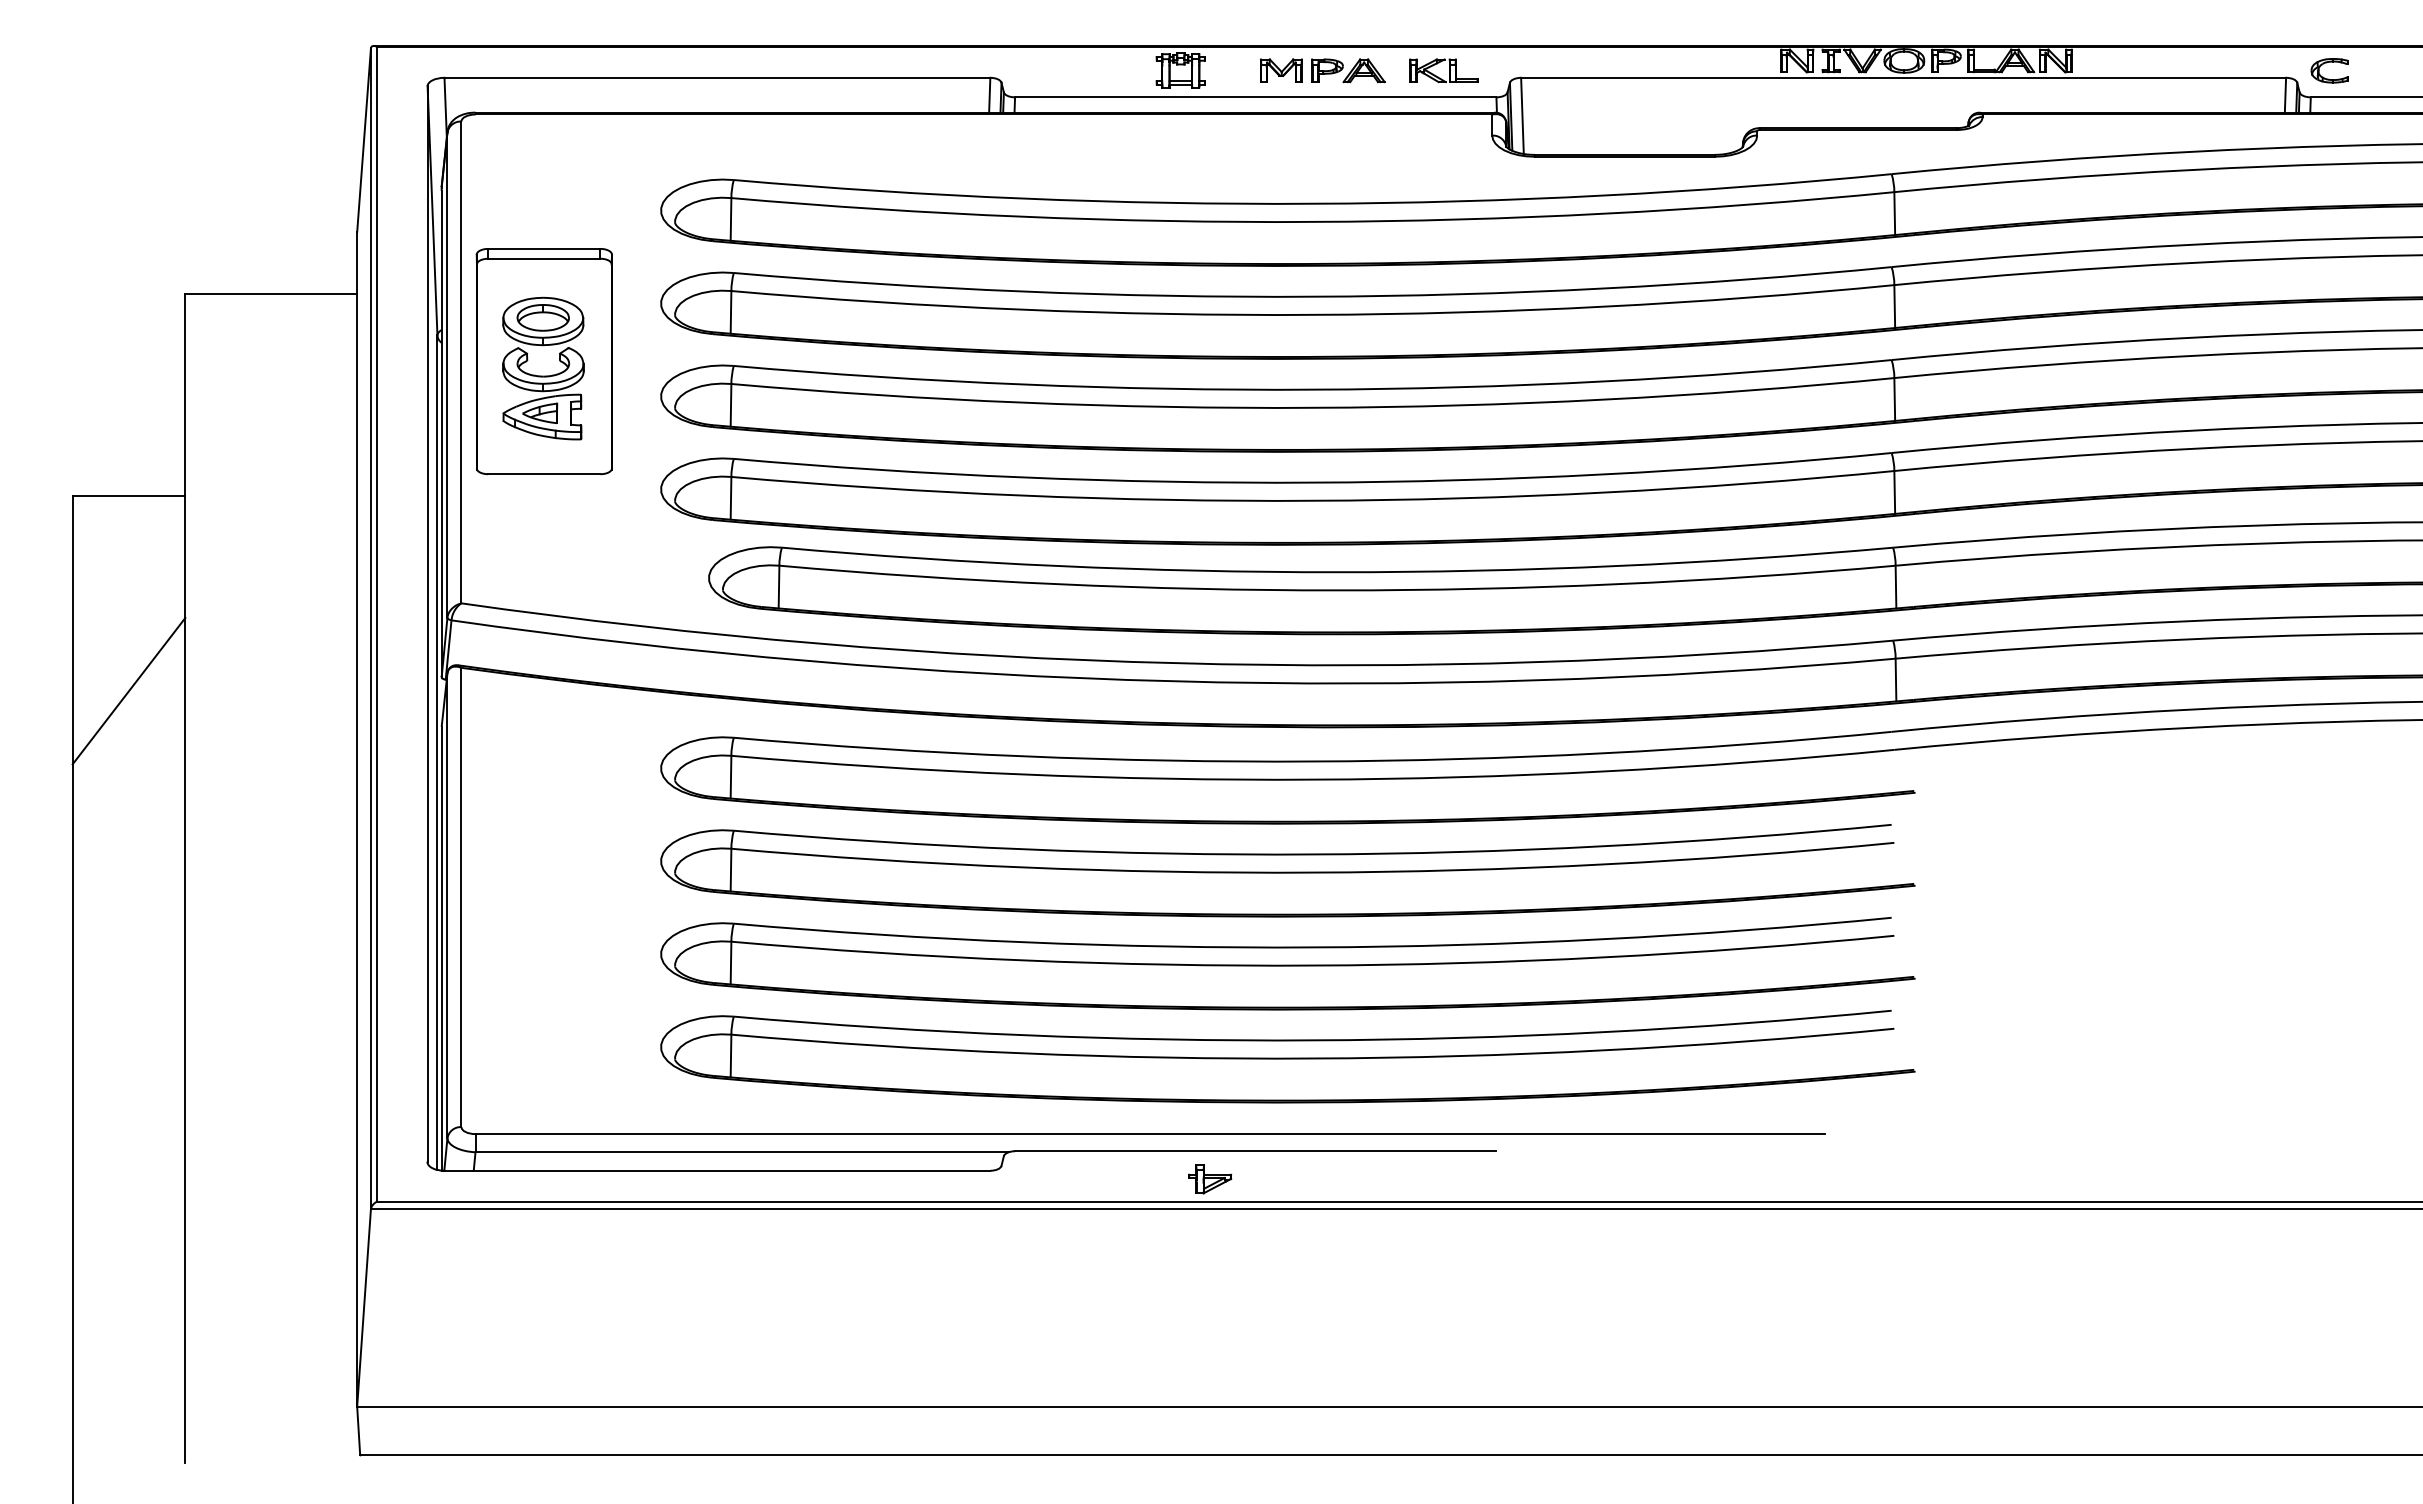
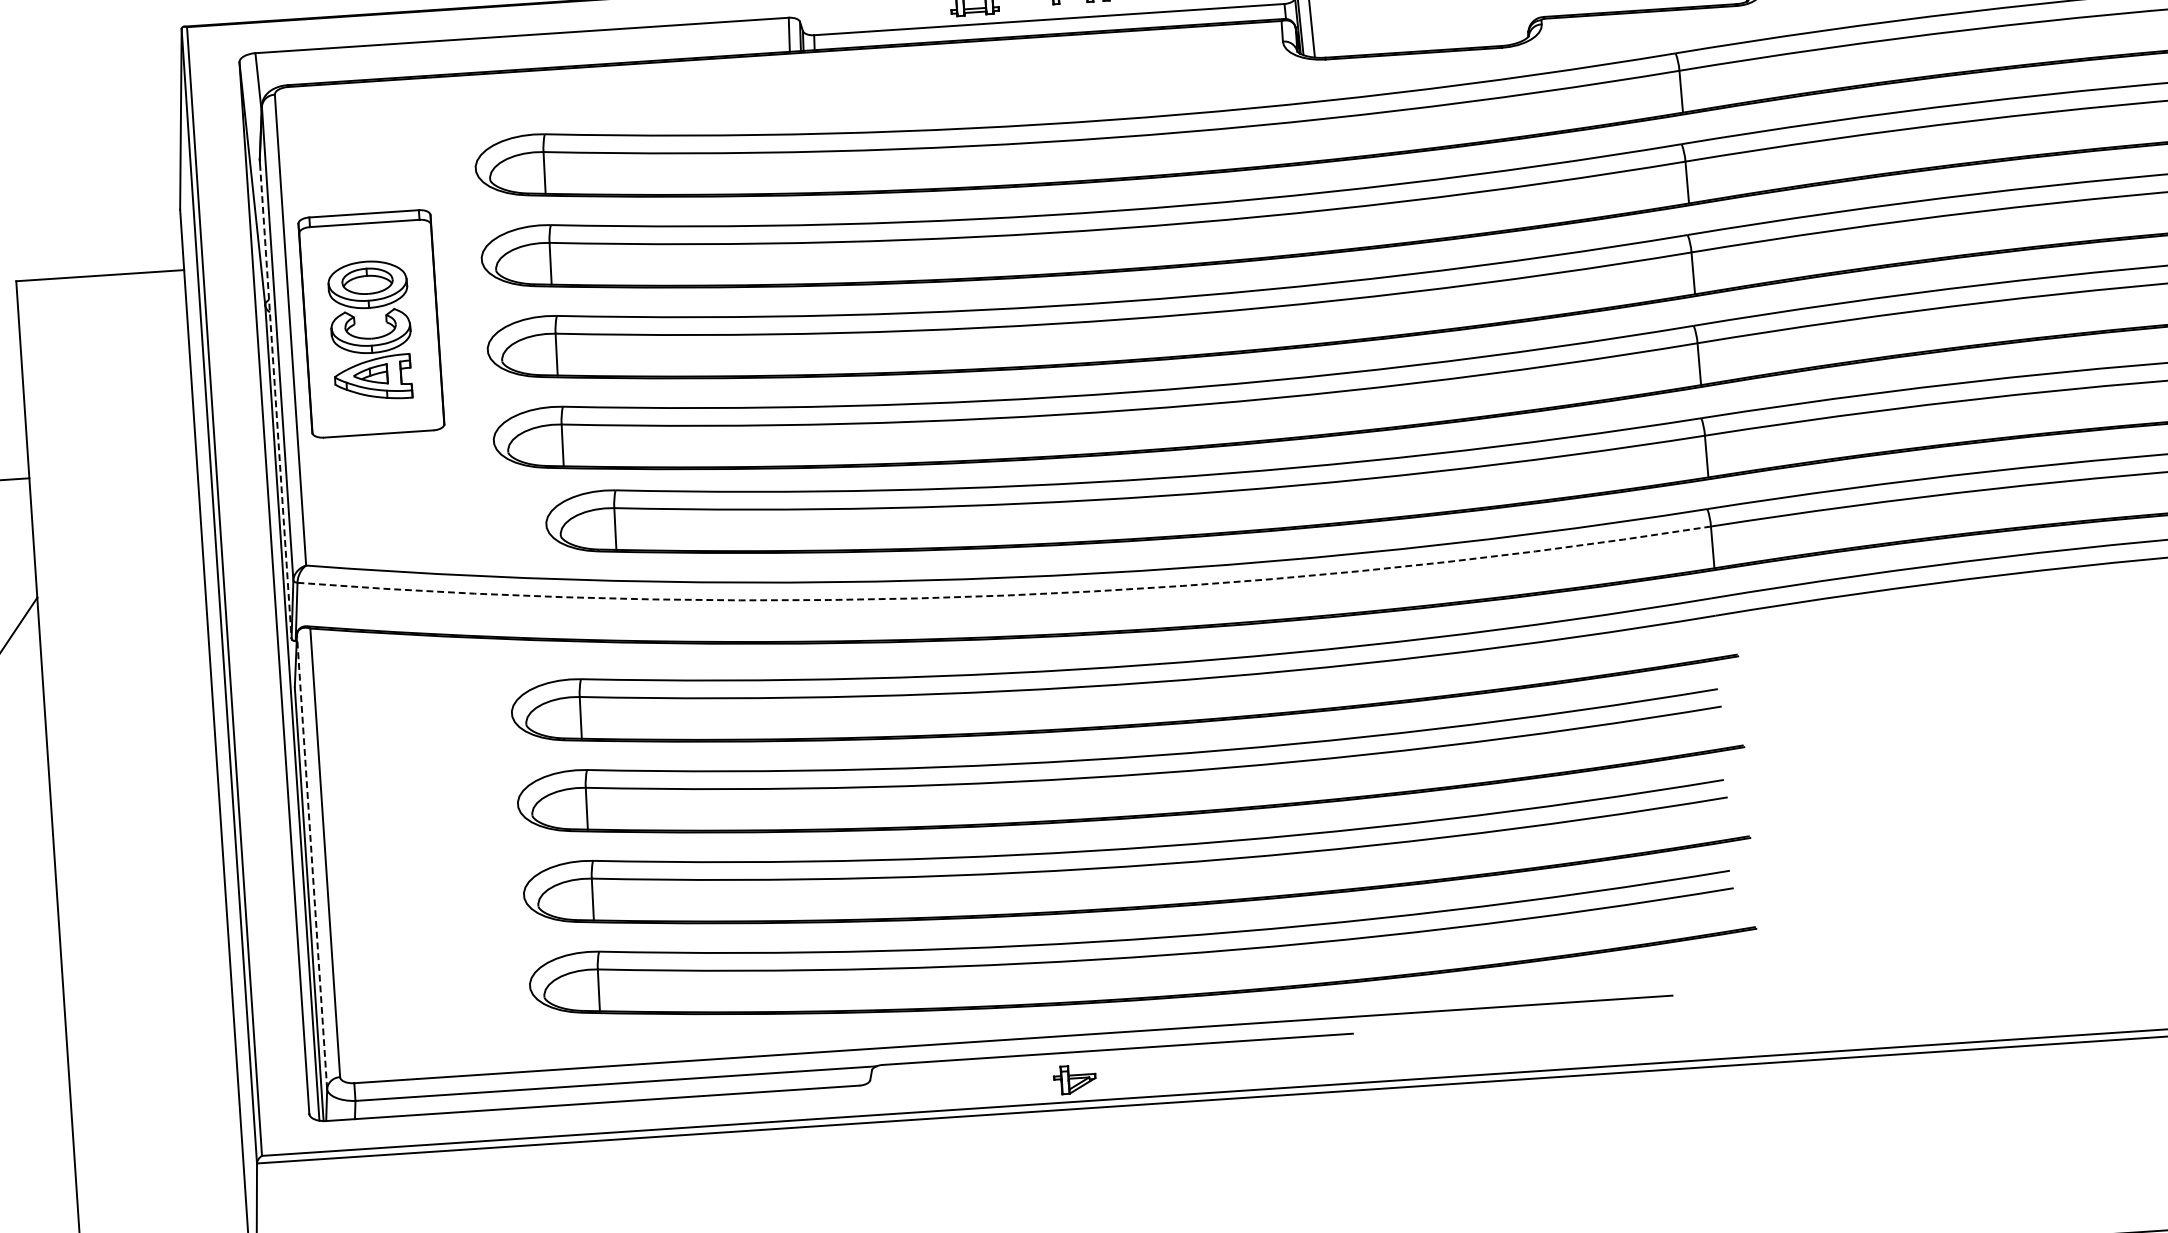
line: (441, 434) -> (275, 401), solid -> dashed
arc: (1172, 681) -> (1005, 595), solid -> dashed
line: (447, 905) -> (312, 861), solid -> dashed

